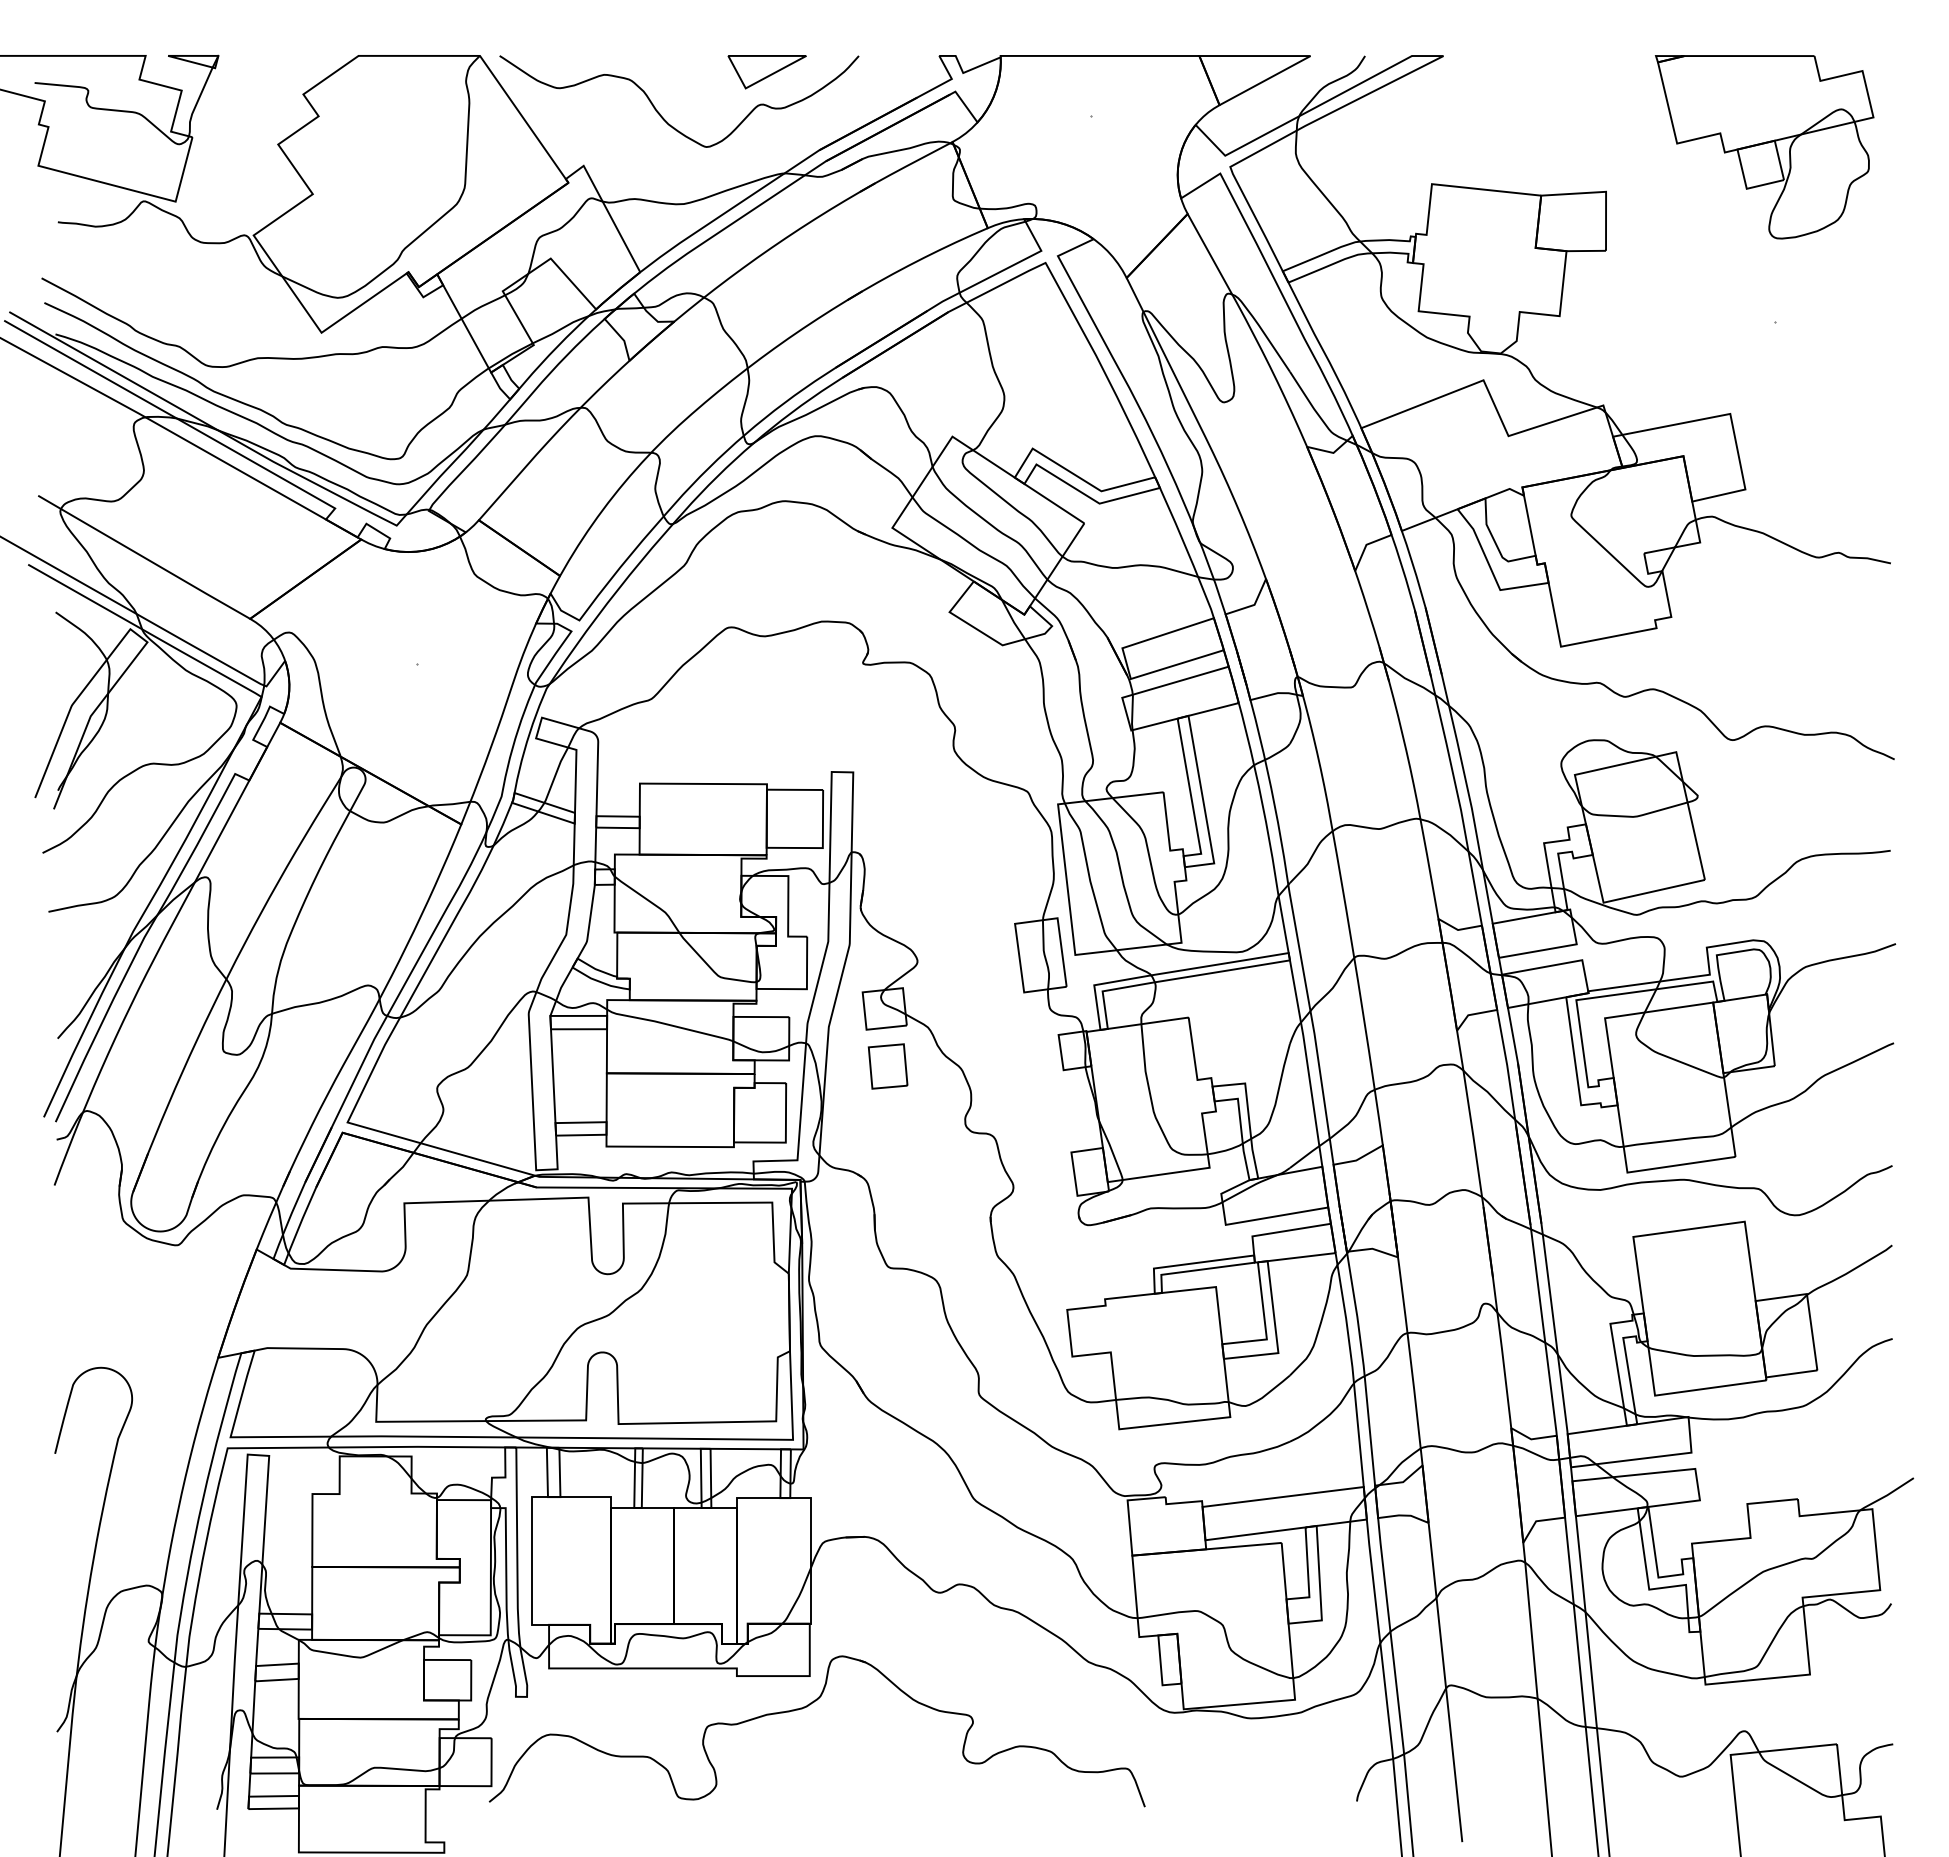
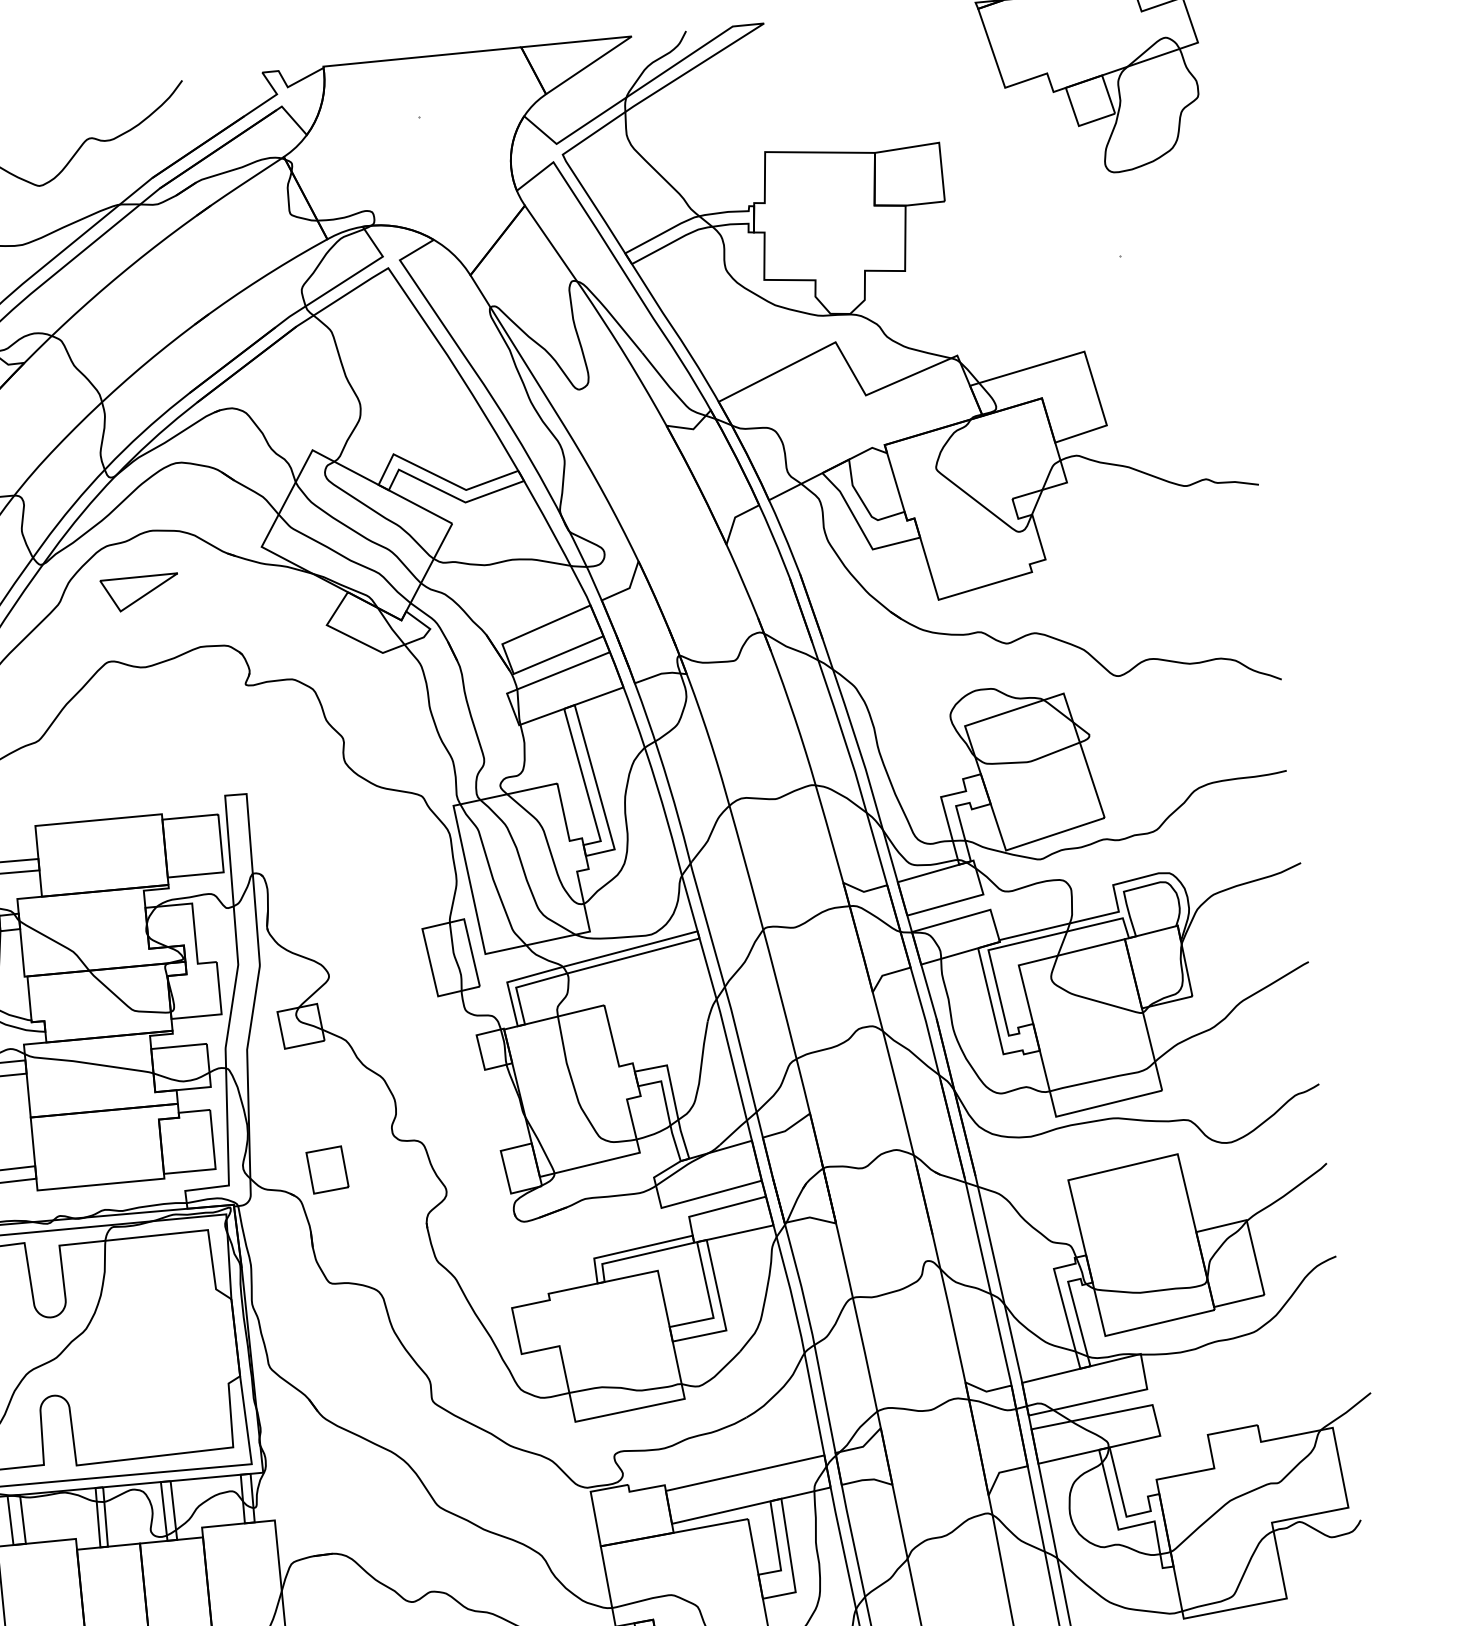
part: (766, 72) -> (139, 593), moved
part: (887, 1066) -> (326, 1170), moved

